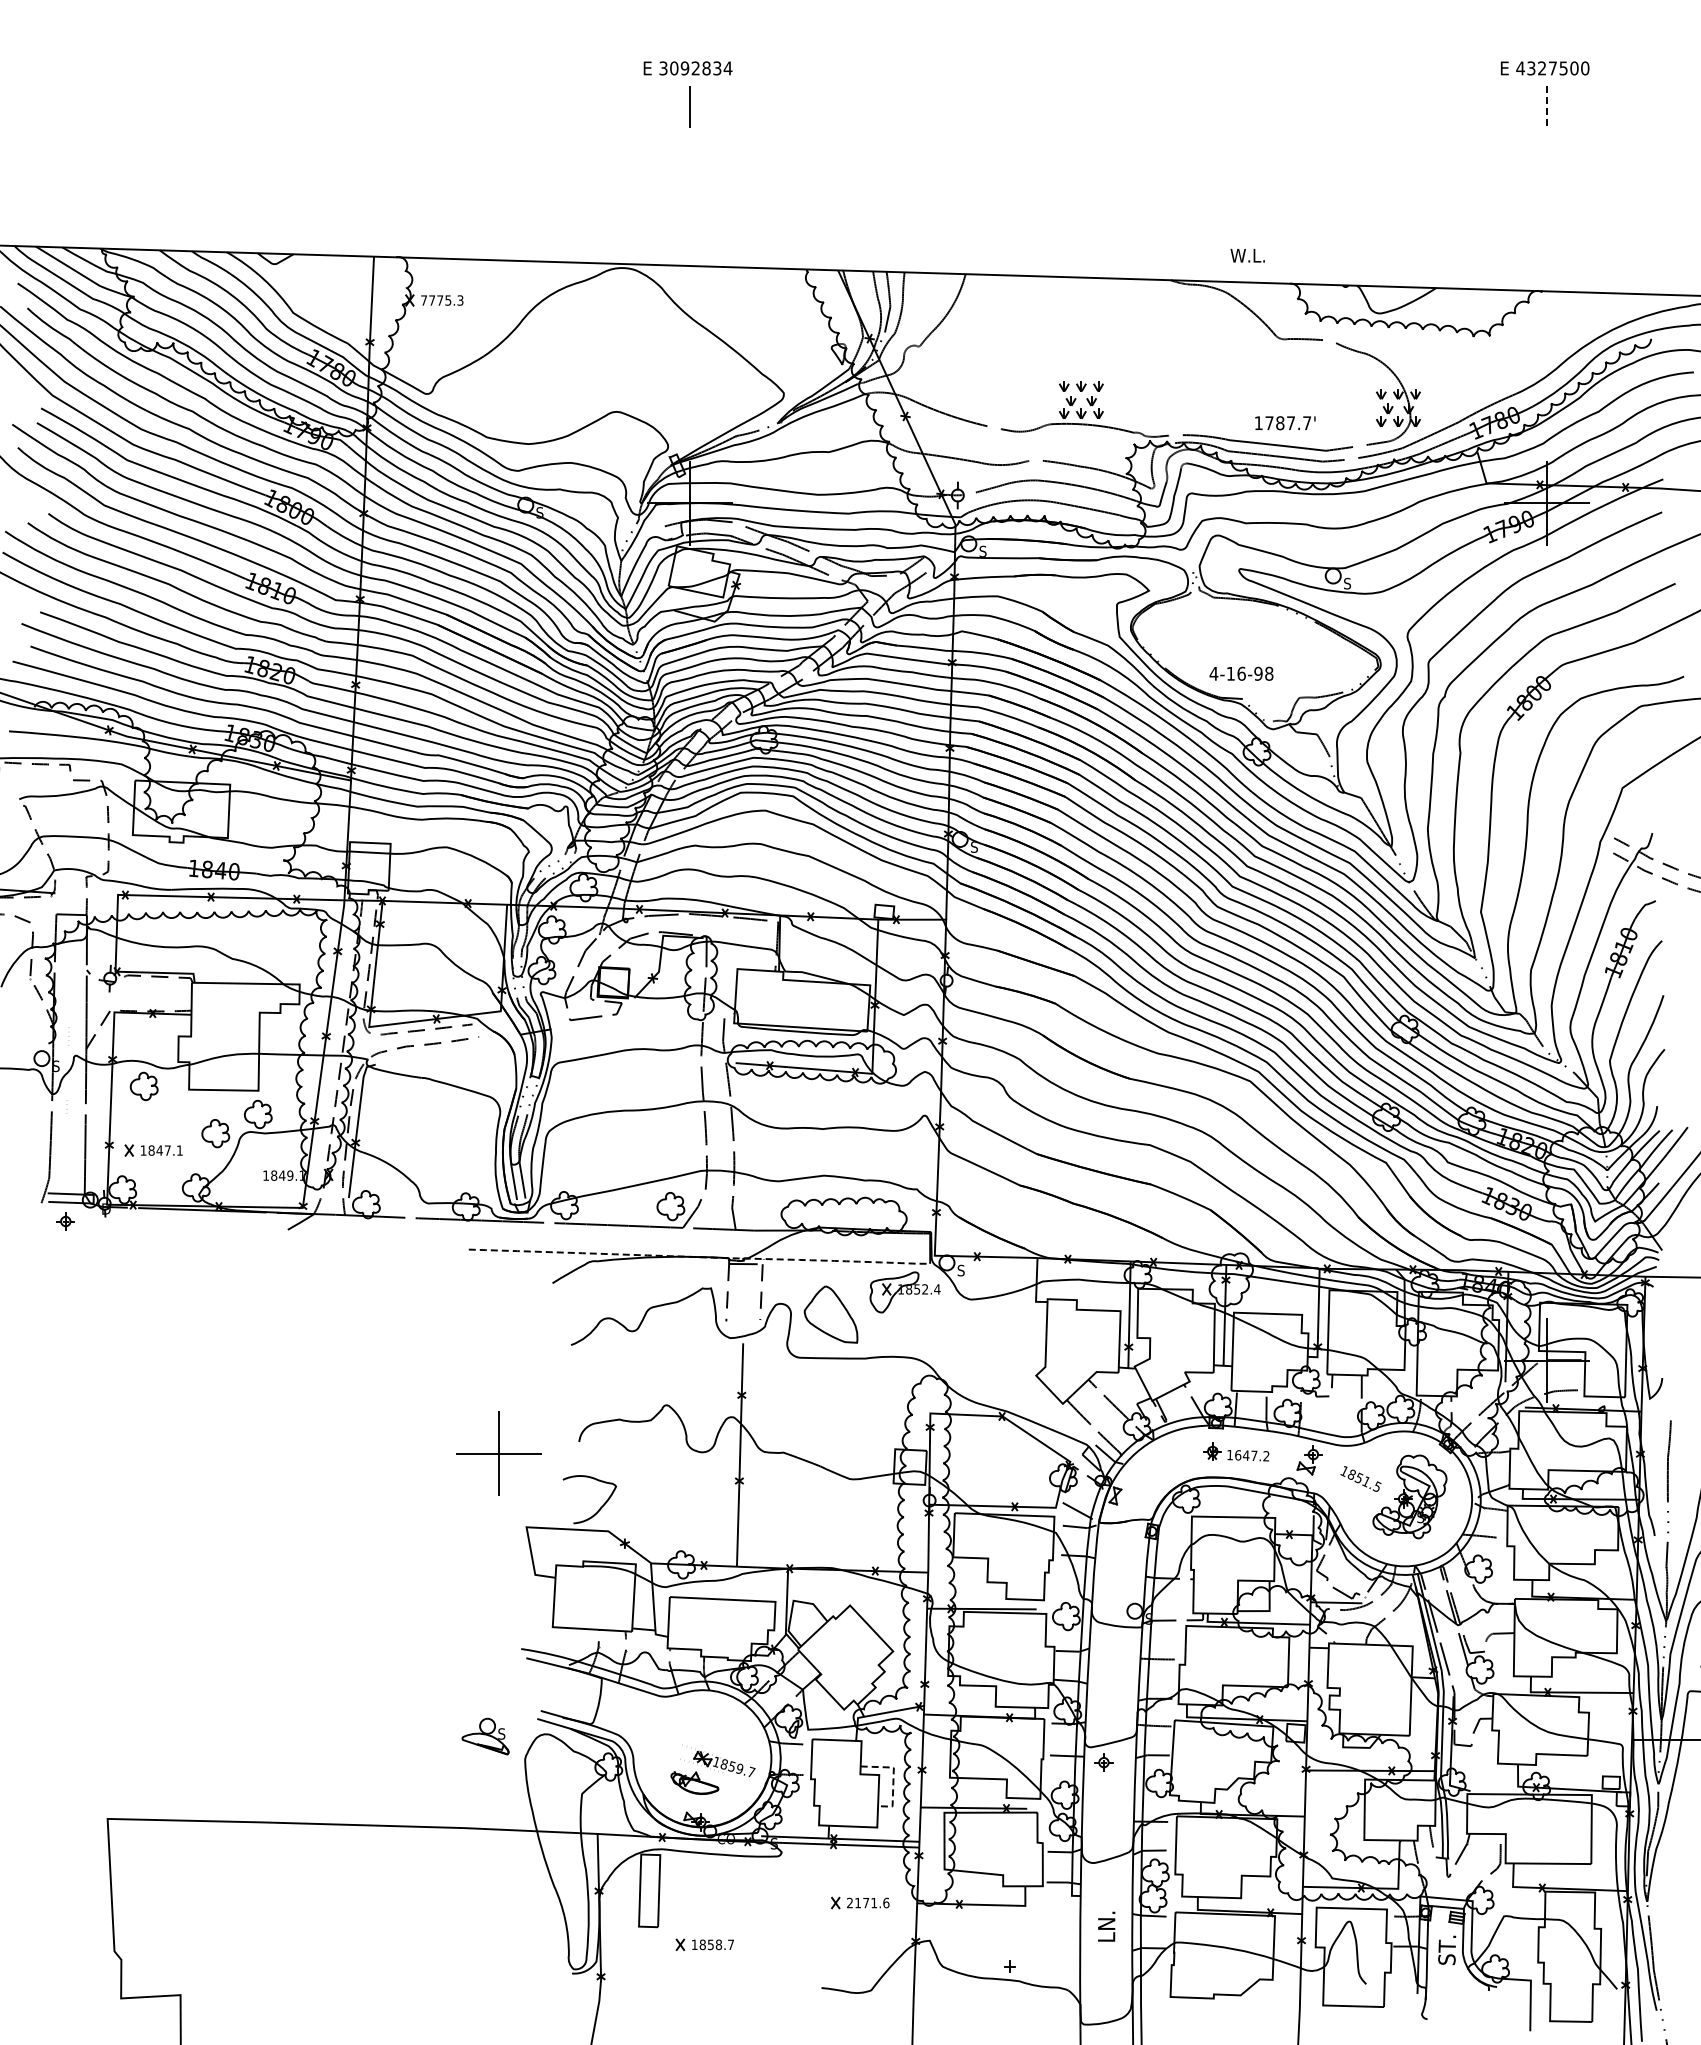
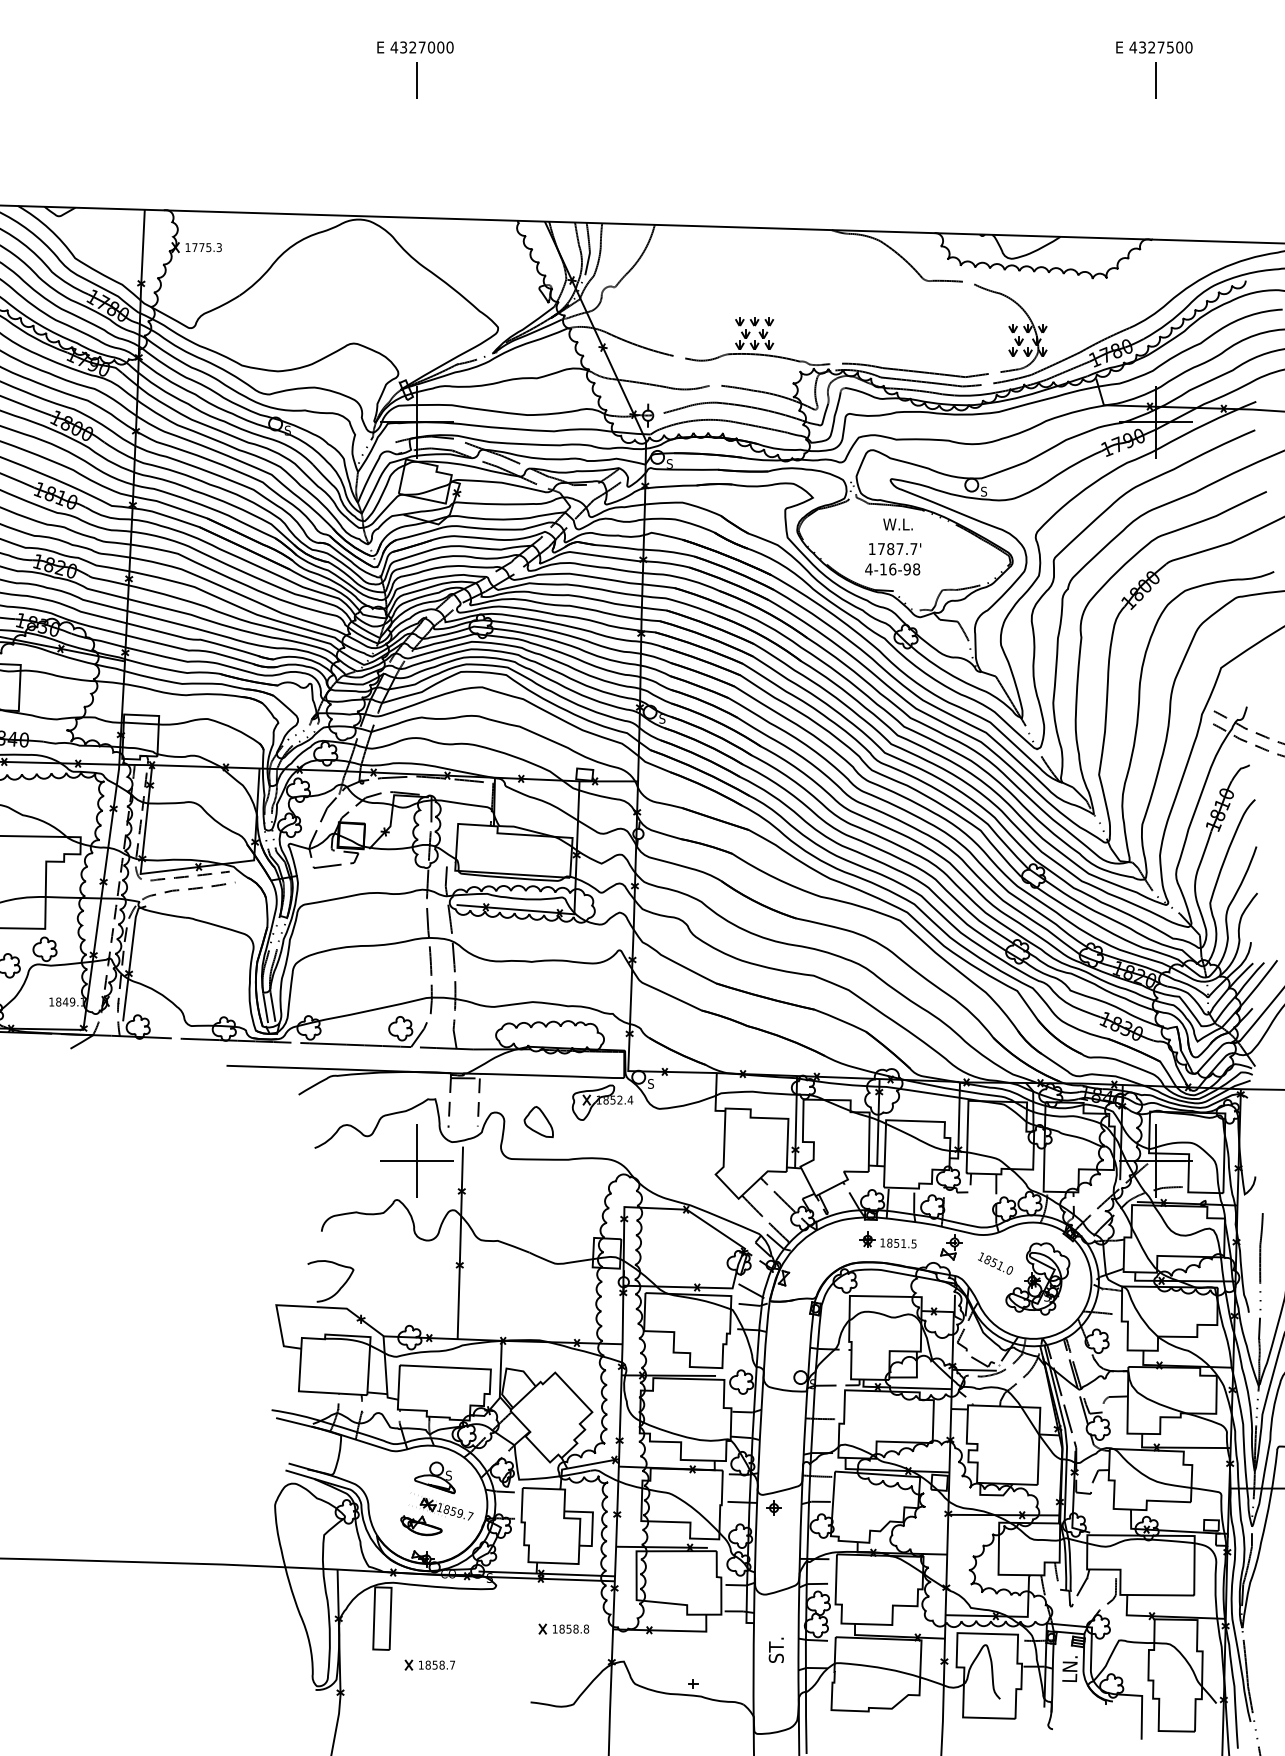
text: (695, 68) -> (421, 47), 3092834 -> 4327000
line: (1547, 107) -> (1156, 81), dashed -> solid
text: (1247, 255) -> (897, 524), moved
text: (423, 300) -> (187, 247), 7775.3 -> 1775.3
text: (1285, 423) -> (895, 549), moved
line: (701, 1257) -> (427, 1072), dashed -> solid
part: (830, 1314) -> (538, 1121), size x0.62
part: (498, 1453) -> (416, 1161), moved
text: (1252, 1455) -> (902, 1243), 1647.2 -> 1851.5
text: (1376, 1486) -> (1009, 1270), 1851.5 -> 1851.0
part: (485, 1736) -> (434, 1477), moved
line: (893, 1778) -> (592, 1521), dashed -> solid
text: (868, 1902) -> (571, 1628), 2171.6 -> 1858.8
text: (1106, 1926) -> (776, 1649), LN. -> ST.
text: (1447, 1949) -> (1070, 1669), ST. -> LN.

